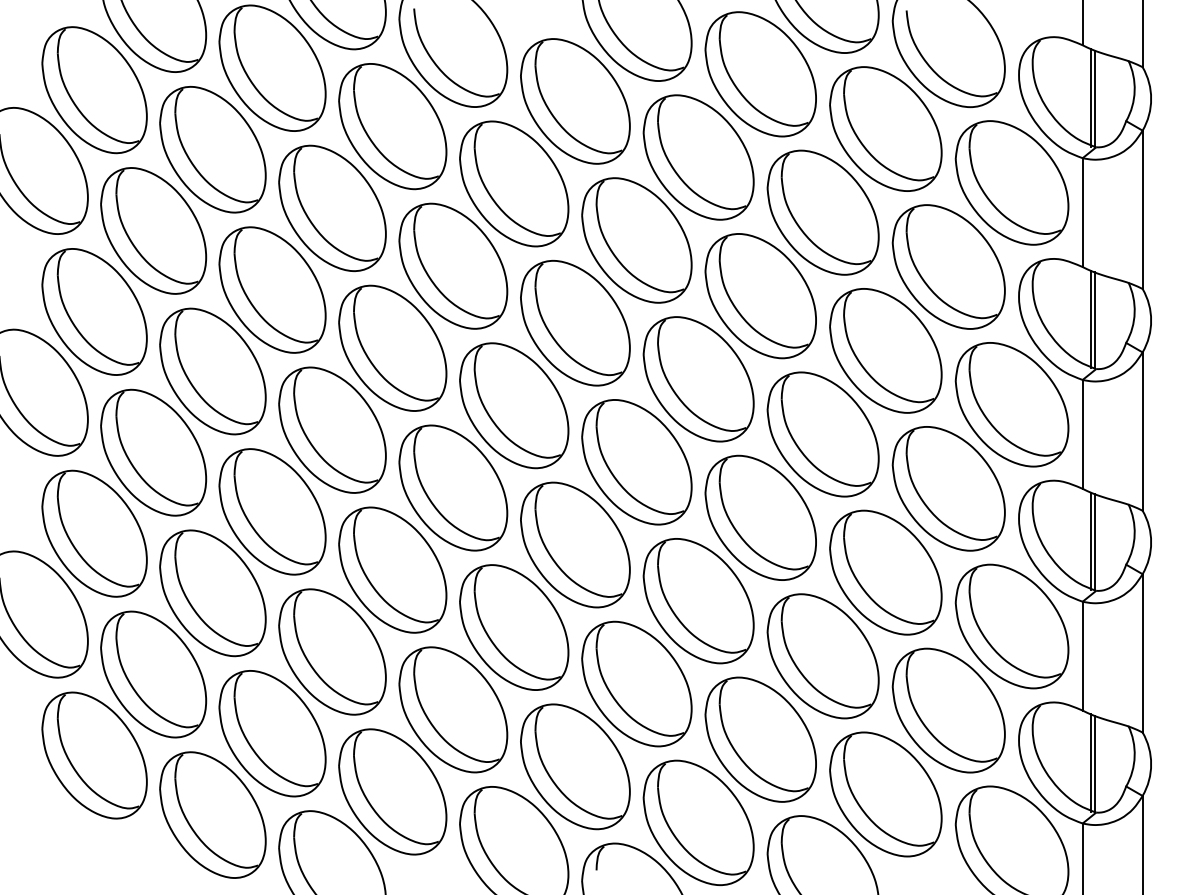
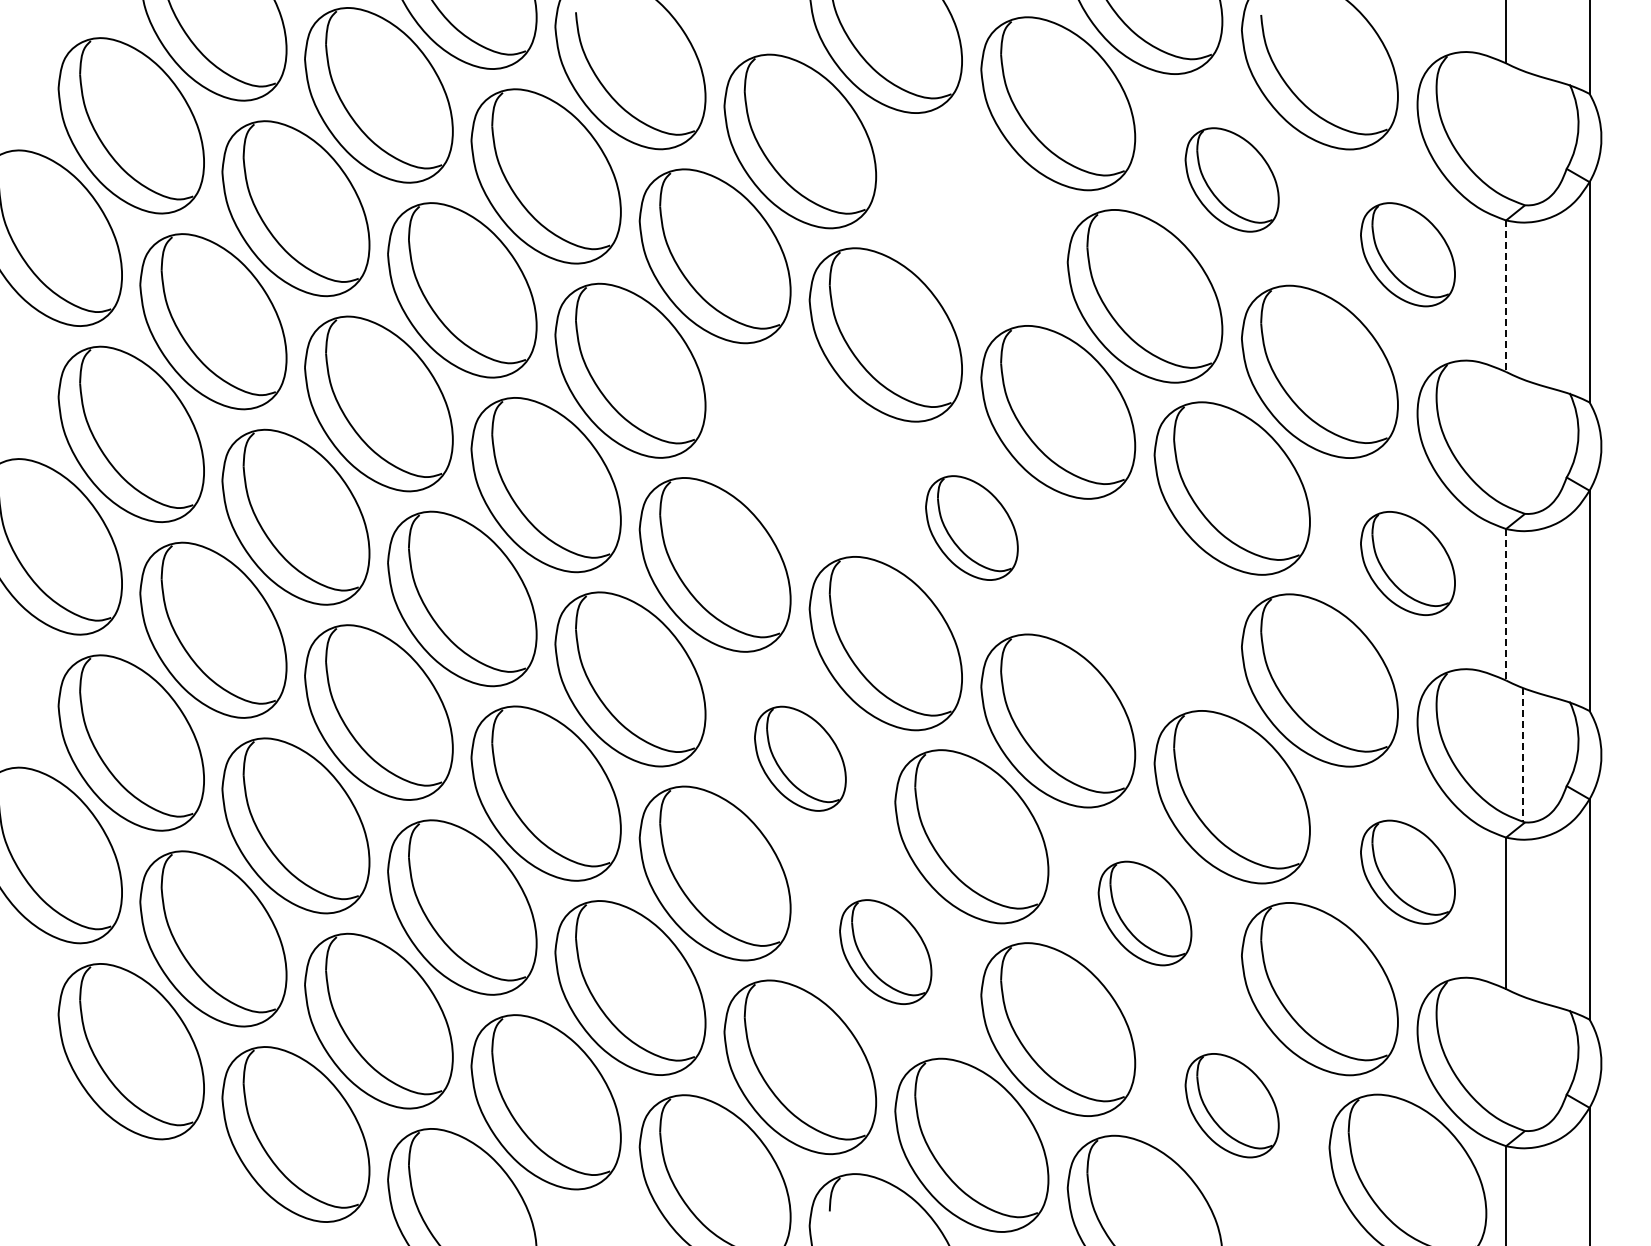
line: (1090, 97) -> (1517, 136), removed
line: (1095, 98) -> (1523, 137), removed
part: (885, 128) -> (1231, 179), size x0.6
part: (698, 157) -> (971, 219), removed
part: (1011, 182) -> (1407, 254), size x0.6
line: (1082, 212) -> (1506, 296), solid -> dashed
line: (1090, 319) -> (1517, 445), removed
line: (1095, 320) -> (1523, 446), removed
part: (575, 322) -> (800, 449), removed
part: (698, 378) -> (971, 527), size x0.6
part: (1011, 404) -> (1407, 563), size x0.6
part: (822, 434) -> (1144, 604), removed
line: (1082, 434) -> (1506, 604), solid -> dashed
line: (1090, 541) -> (1517, 753), removed
line: (1095, 542) -> (1523, 754), solid -> dashed
part: (575, 544) -> (800, 758), size x0.6
part: (1011, 626) -> (1407, 872), size x0.6
part: (822, 656) -> (1144, 913), size x0.6
part: (636, 683) -> (885, 951), size x0.6
line: (1090, 763) -> (1517, 1062), removed
line: (1095, 764) -> (1523, 1063), removed
part: (885, 794) -> (1231, 1105), size x0.6

